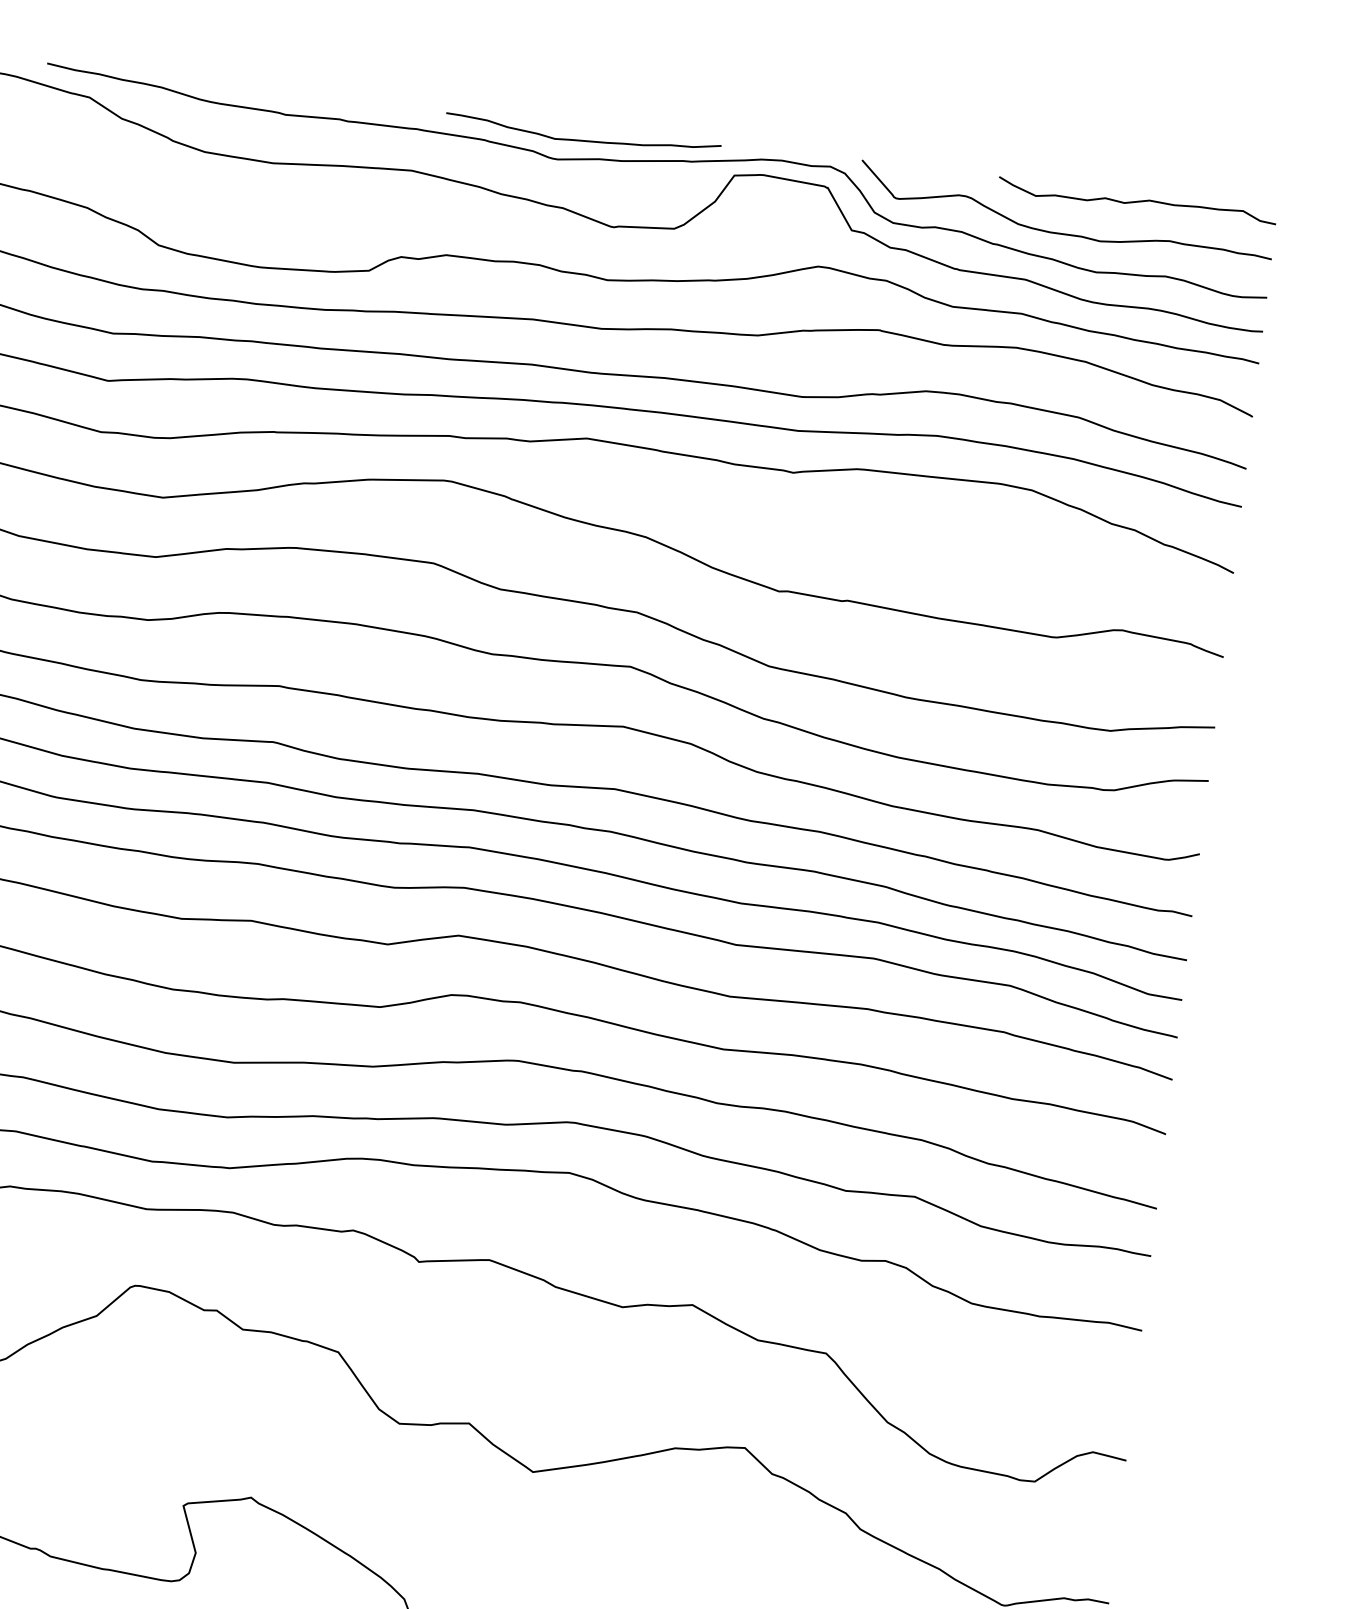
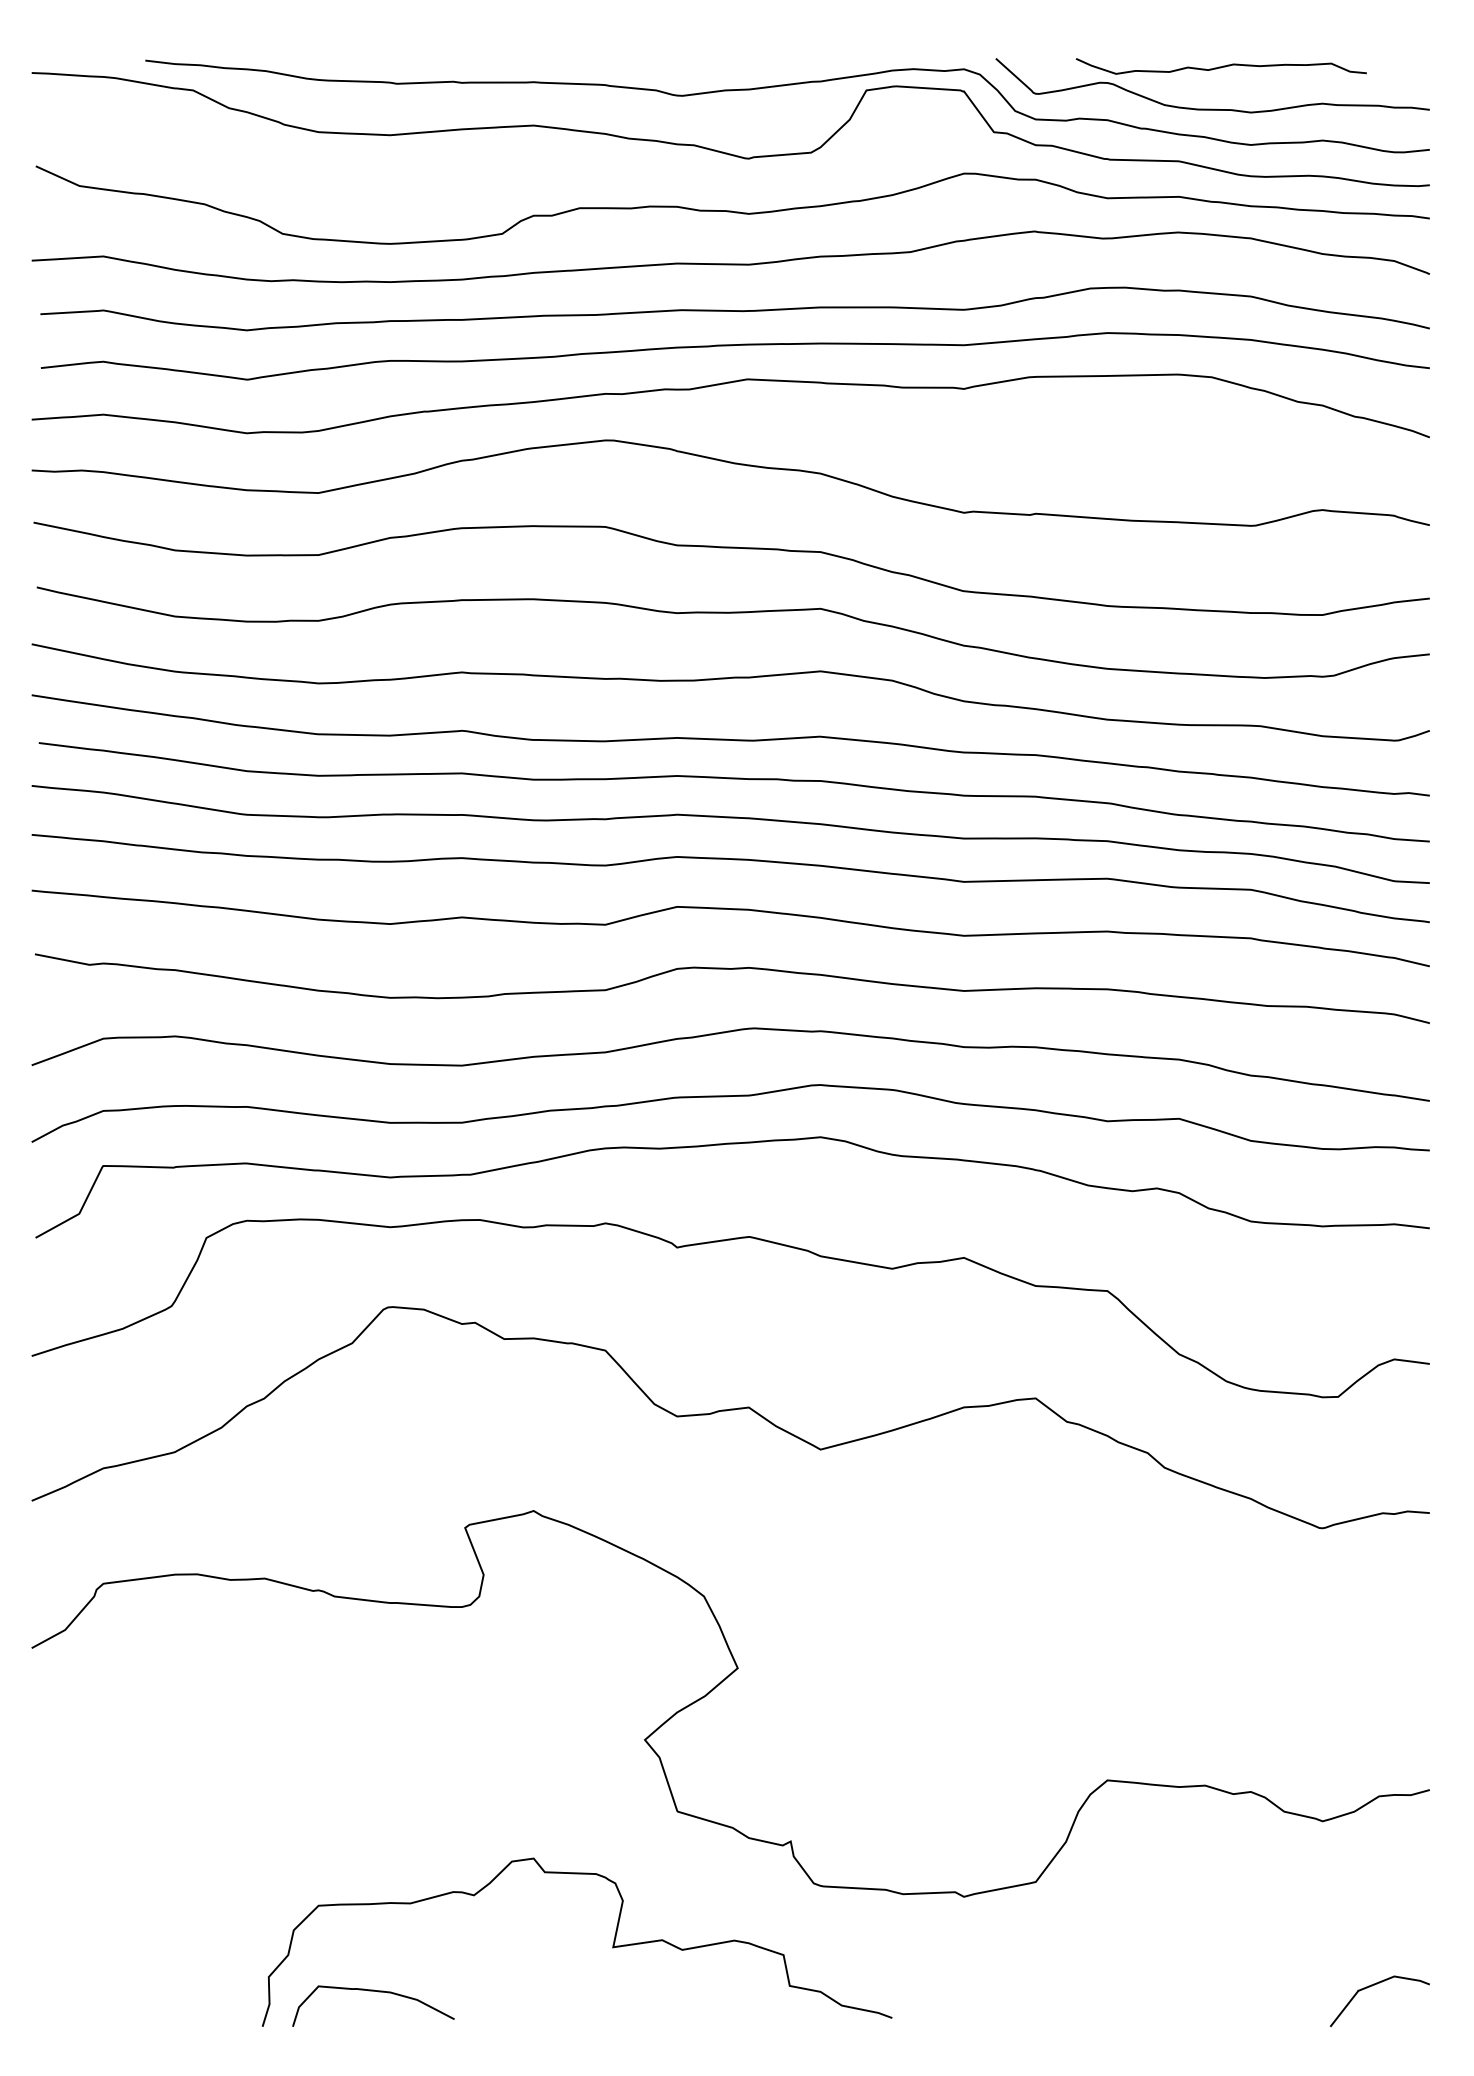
curve: (582, 139) -> (705, 72), removed
curve: (1137, 201) -> (1221, 66), moved

